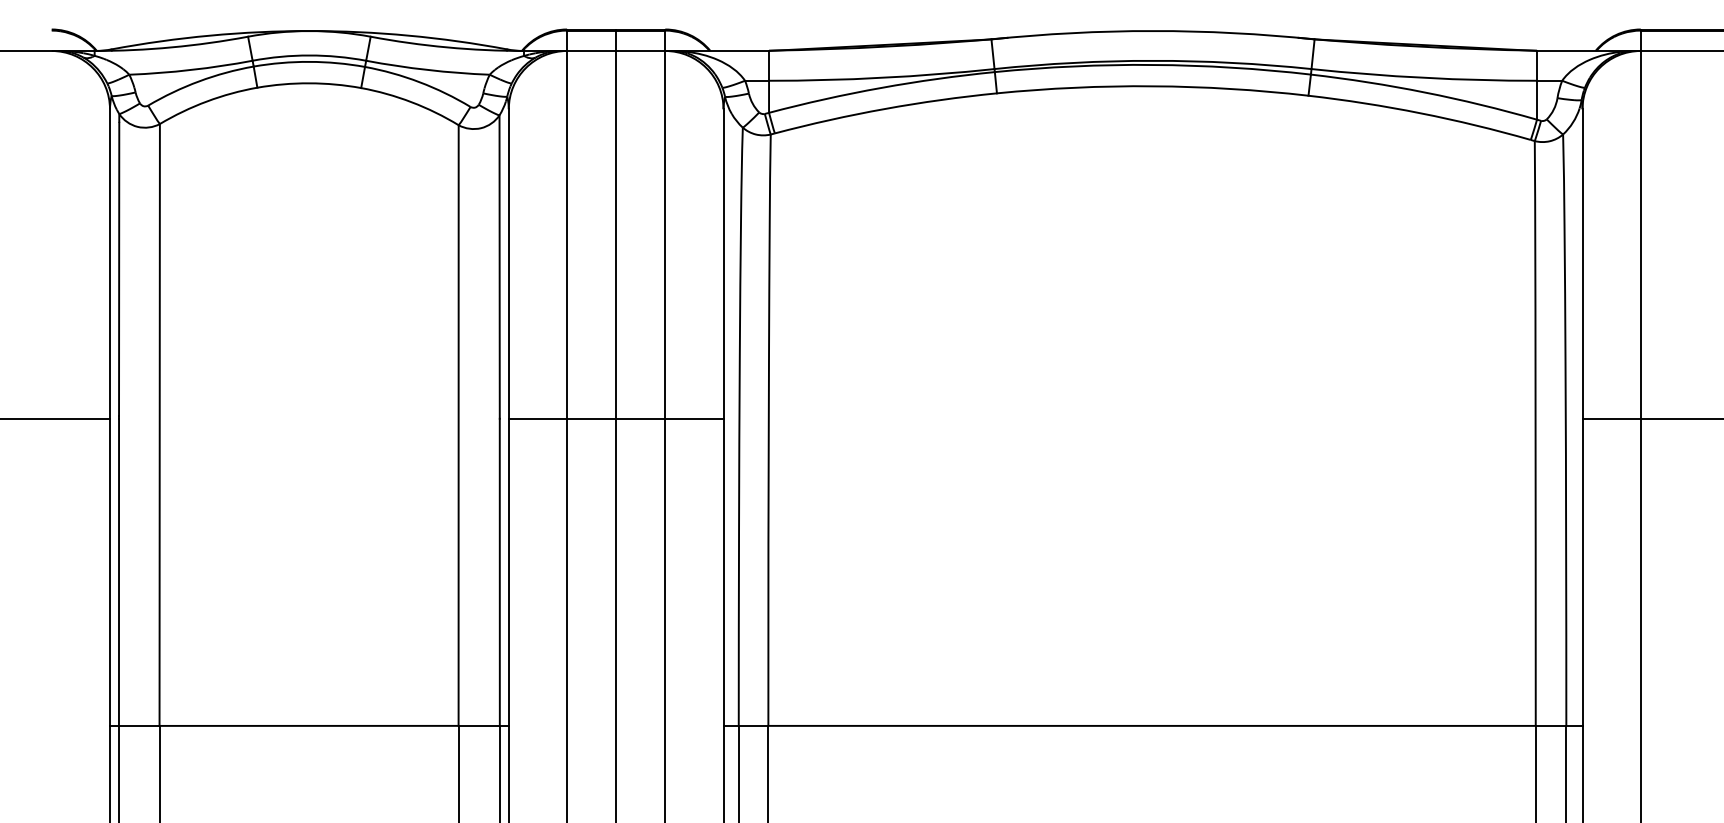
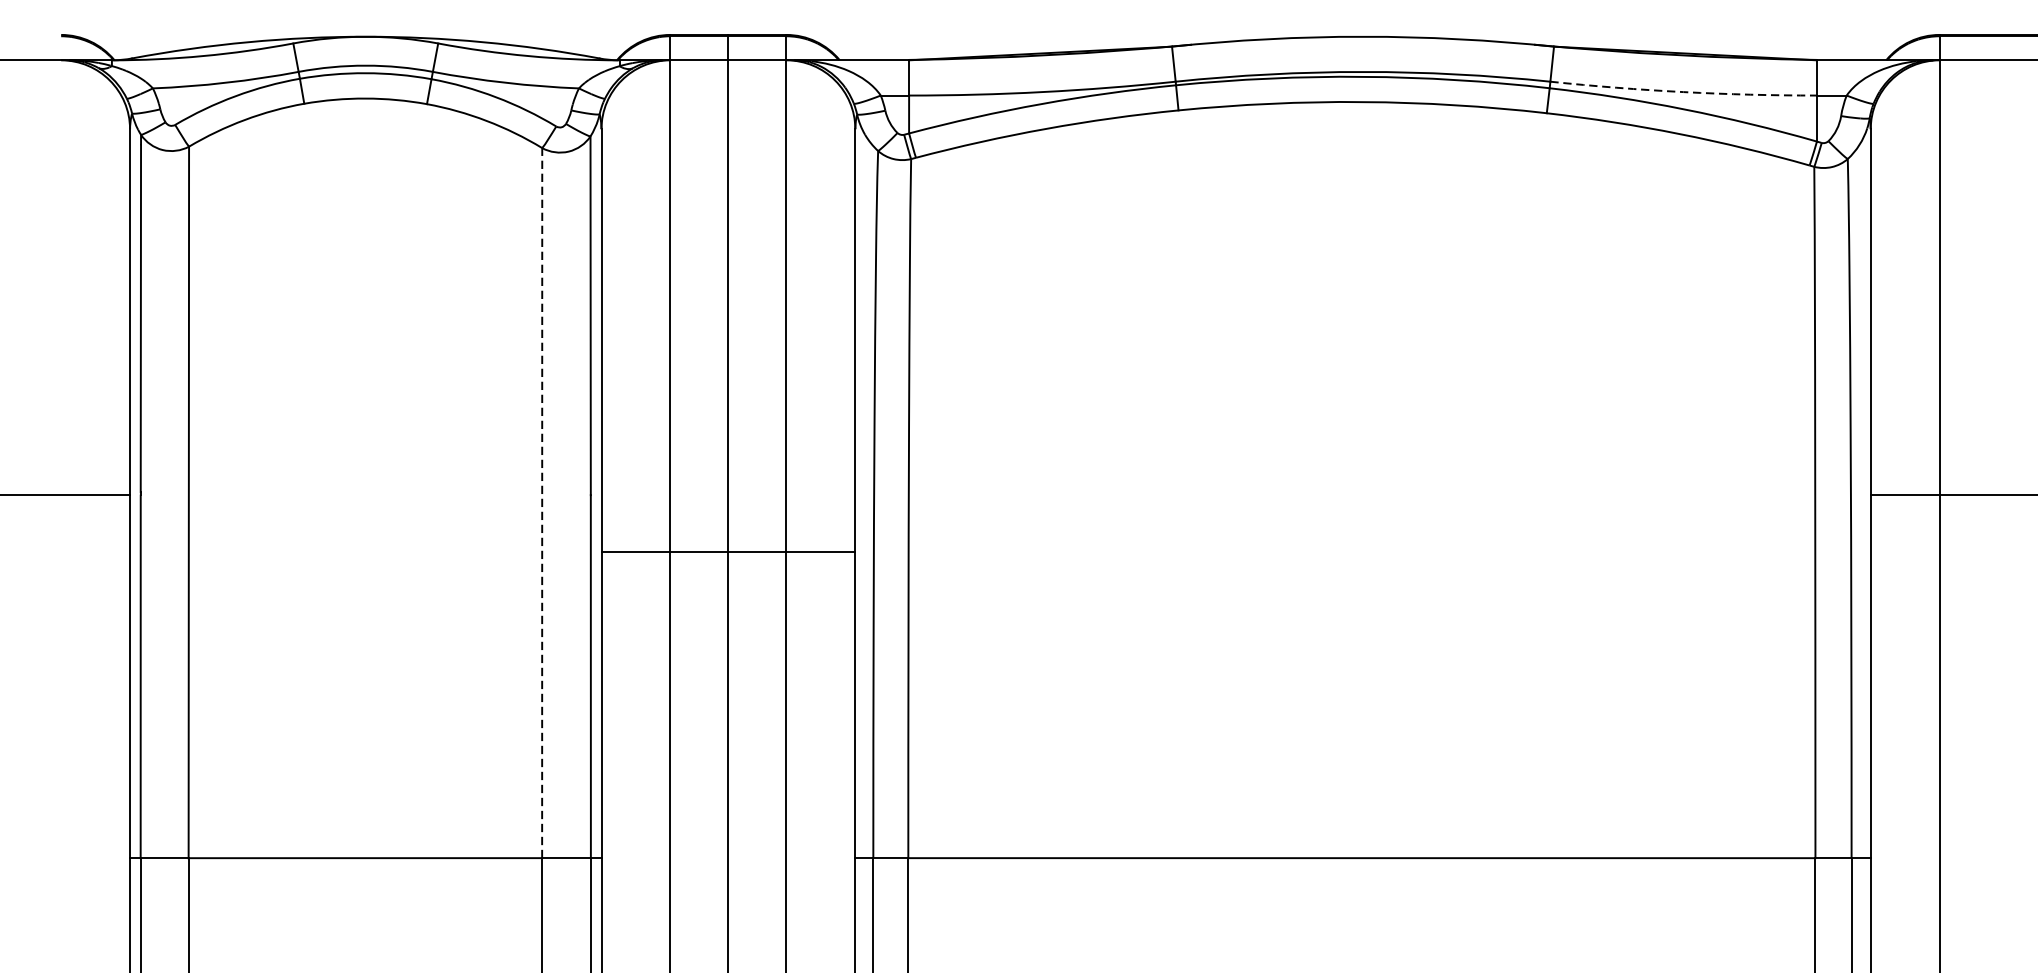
arc: (1424, 77) -> (1683, 91), solid -> dashed
line: (615, 419) -> (727, 552), moved
line: (458, 425) -> (542, 503), solid -> dashed

